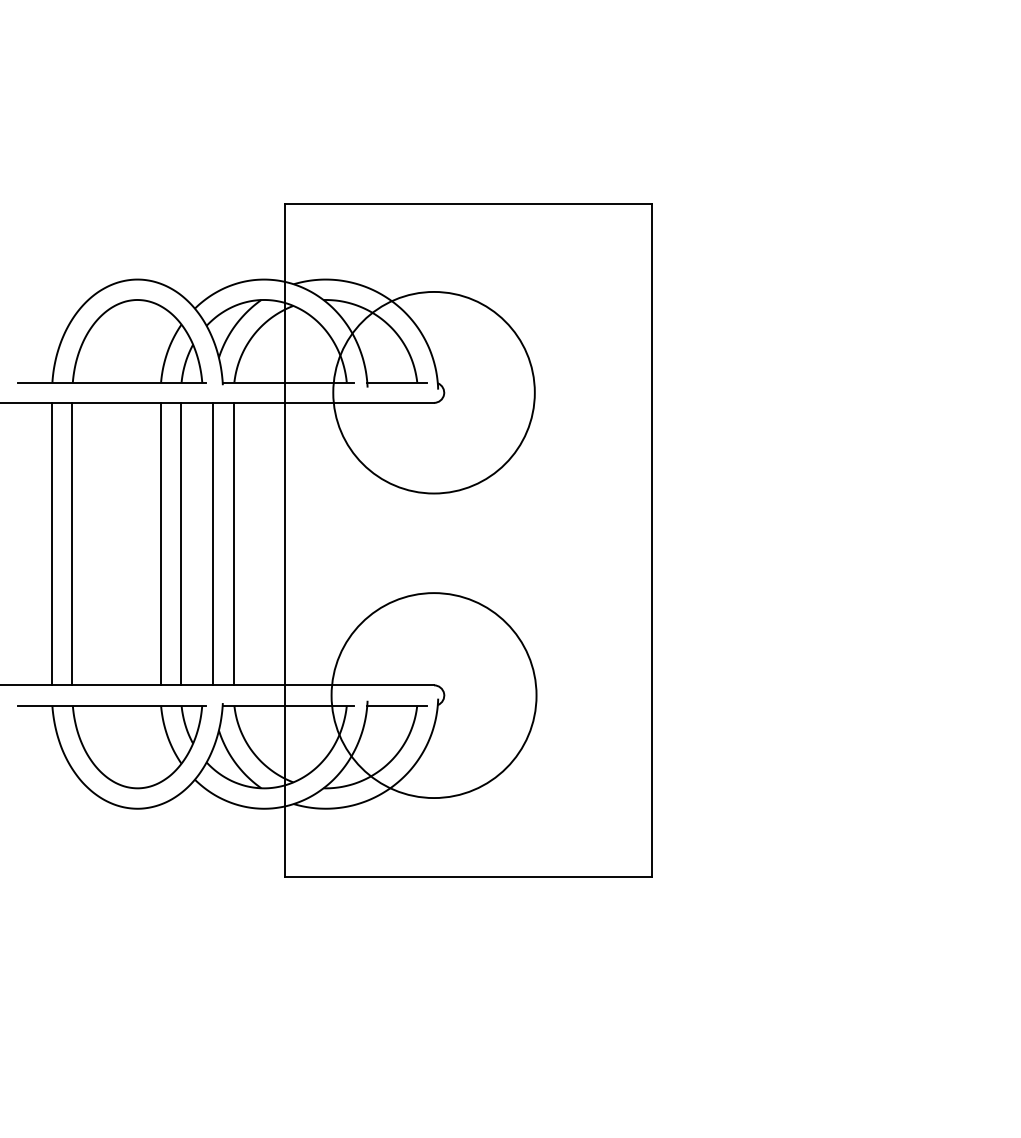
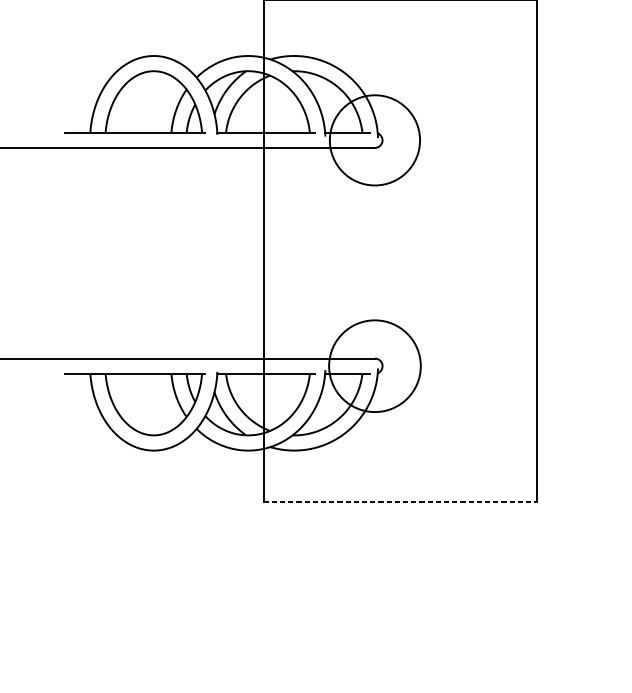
circle: (433, 392) -> (374, 140), size x0.6
line: (52, 543) -> (90, 252), removed
line: (72, 543) -> (105, 252), removed
line: (160, 543) -> (170, 252), removed
line: (181, 543) -> (186, 252), removed
line: (213, 543) -> (210, 252), removed
line: (233, 543) -> (225, 252), removed
circle: (433, 695) -> (374, 366), size x0.6
line: (468, 877) -> (400, 501), solid -> dashed

